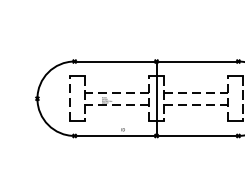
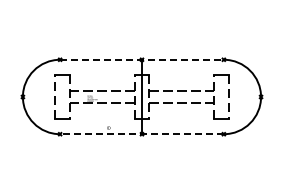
line: (157, 61) -> (142, 59), solid -> dashed
line: (157, 136) -> (142, 134), solid -> dashed

